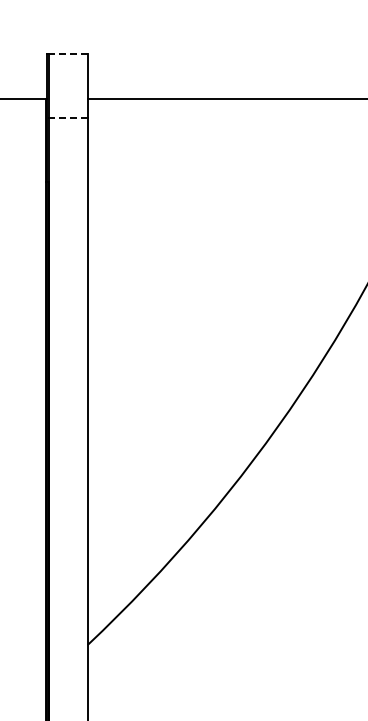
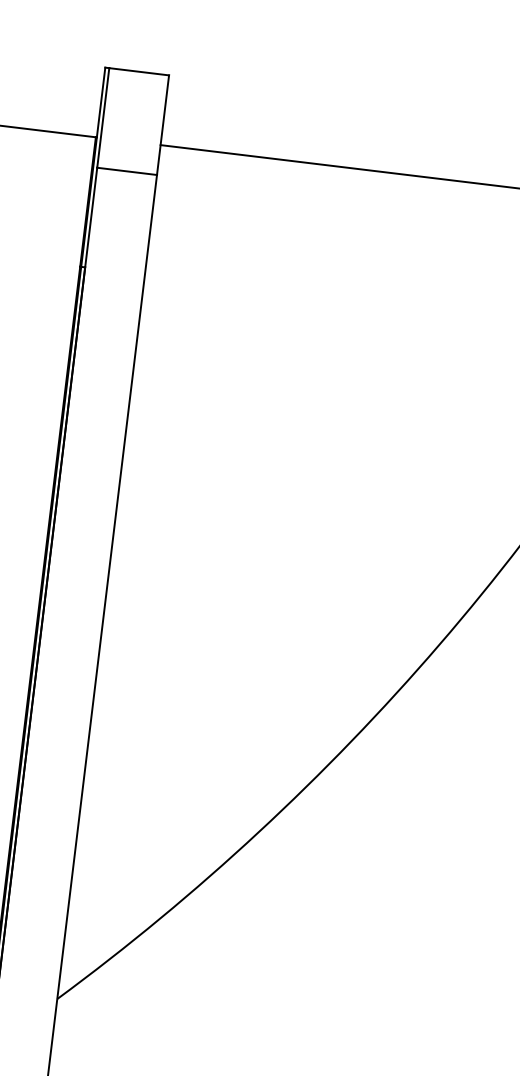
line: (68, 54) -> (139, 71), dashed -> solid
line: (68, 118) -> (126, 171), dashed -> solid

